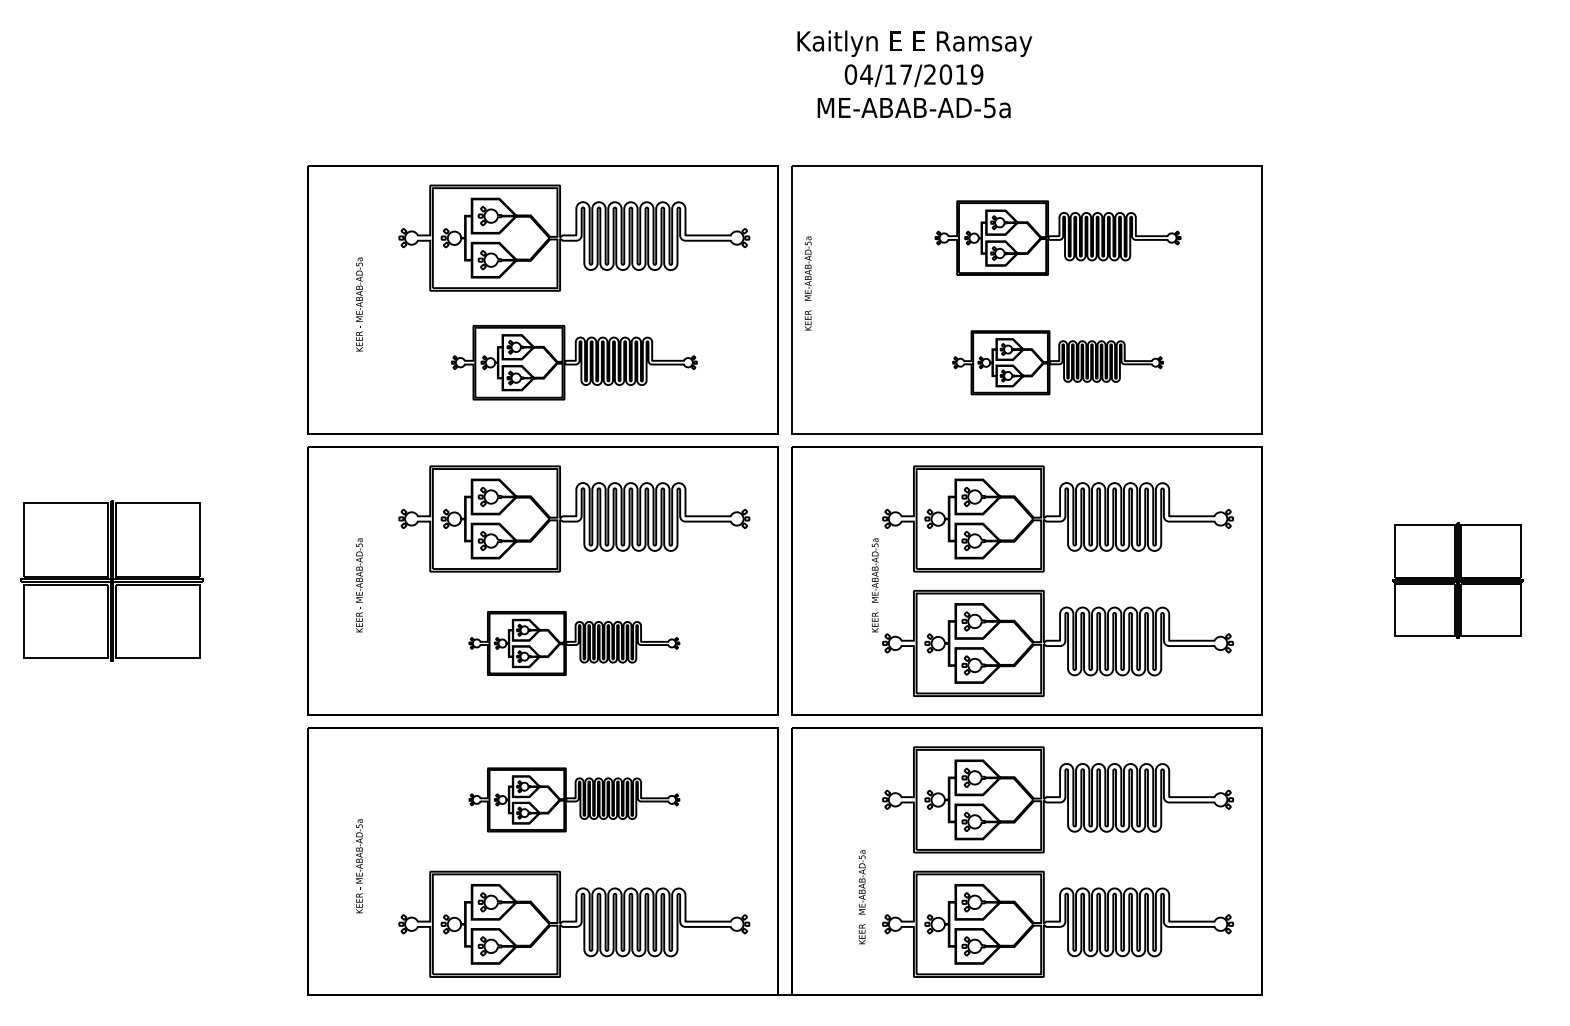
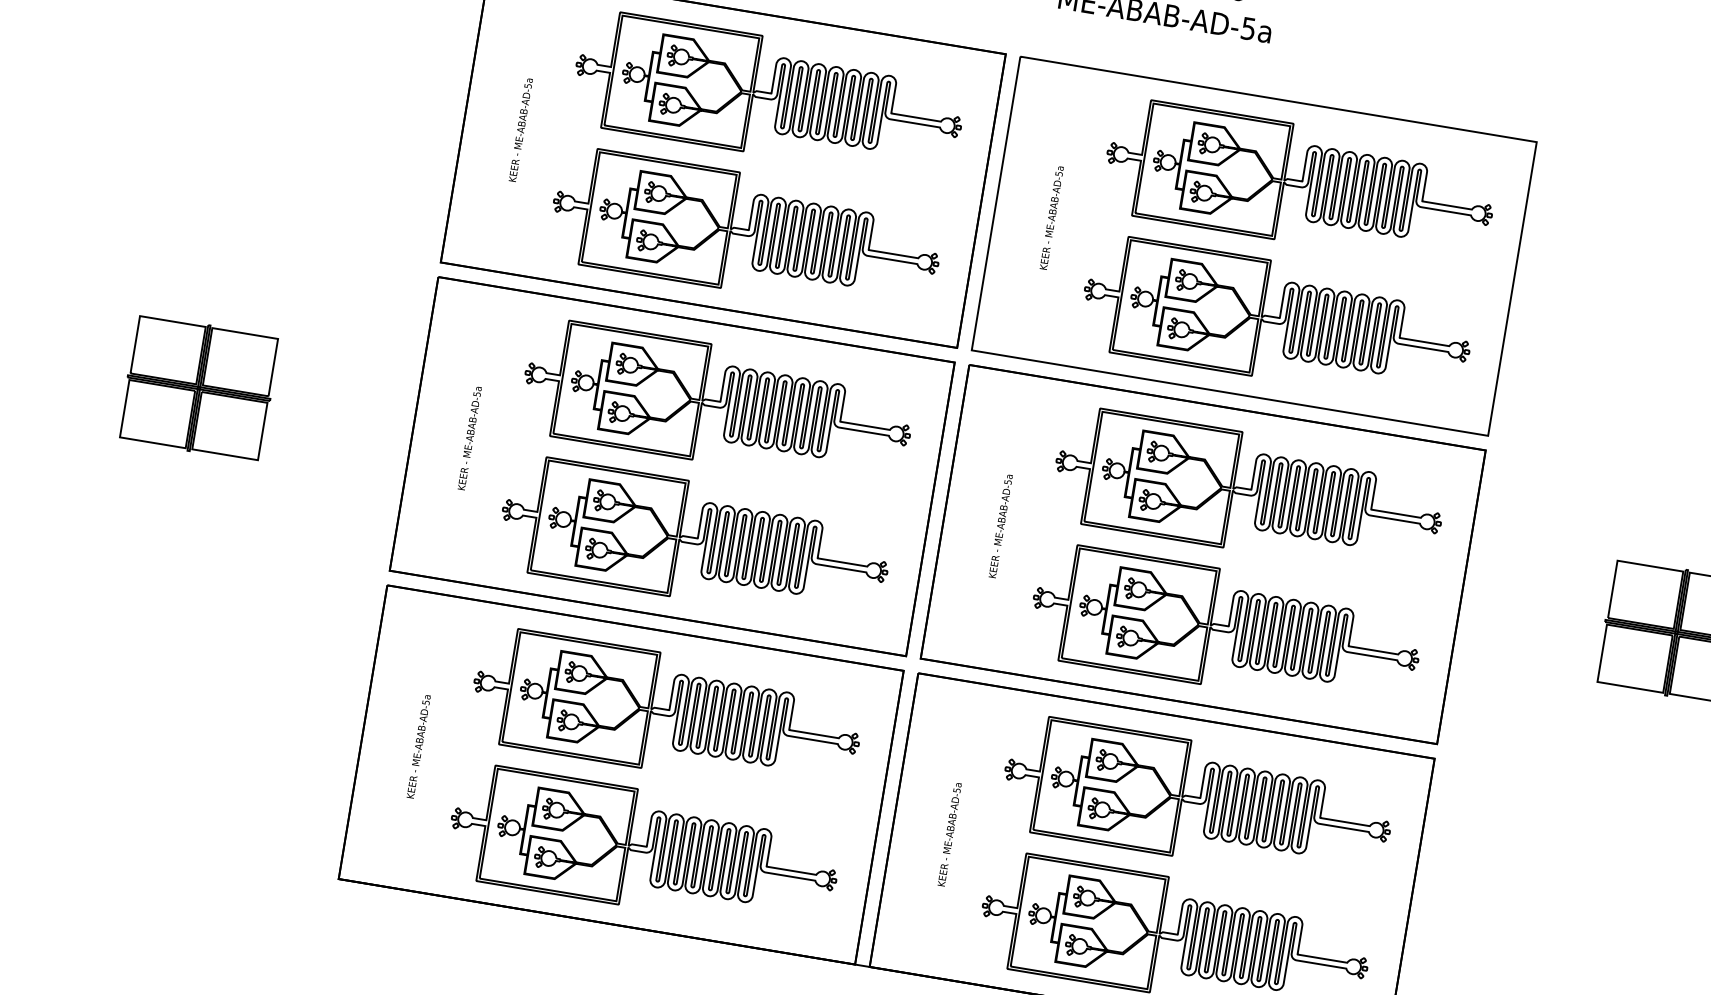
part: (1057, 237) -> (1299, 183), size x1.43
text: (807, 283) -> (1051, 217), moved
part: (574, 362) -> (746, 232), size x1.43
part: (1057, 362) -> (1276, 320), size x1.67
part: (111, 580) -> (198, 387), size x0.71
text: (874, 585) -> (1000, 526), moved
part: (574, 643) -> (695, 541), size x1.67
part: (574, 799) -> (666, 712), size x1.67
text: (861, 897) -> (948, 834), moved

